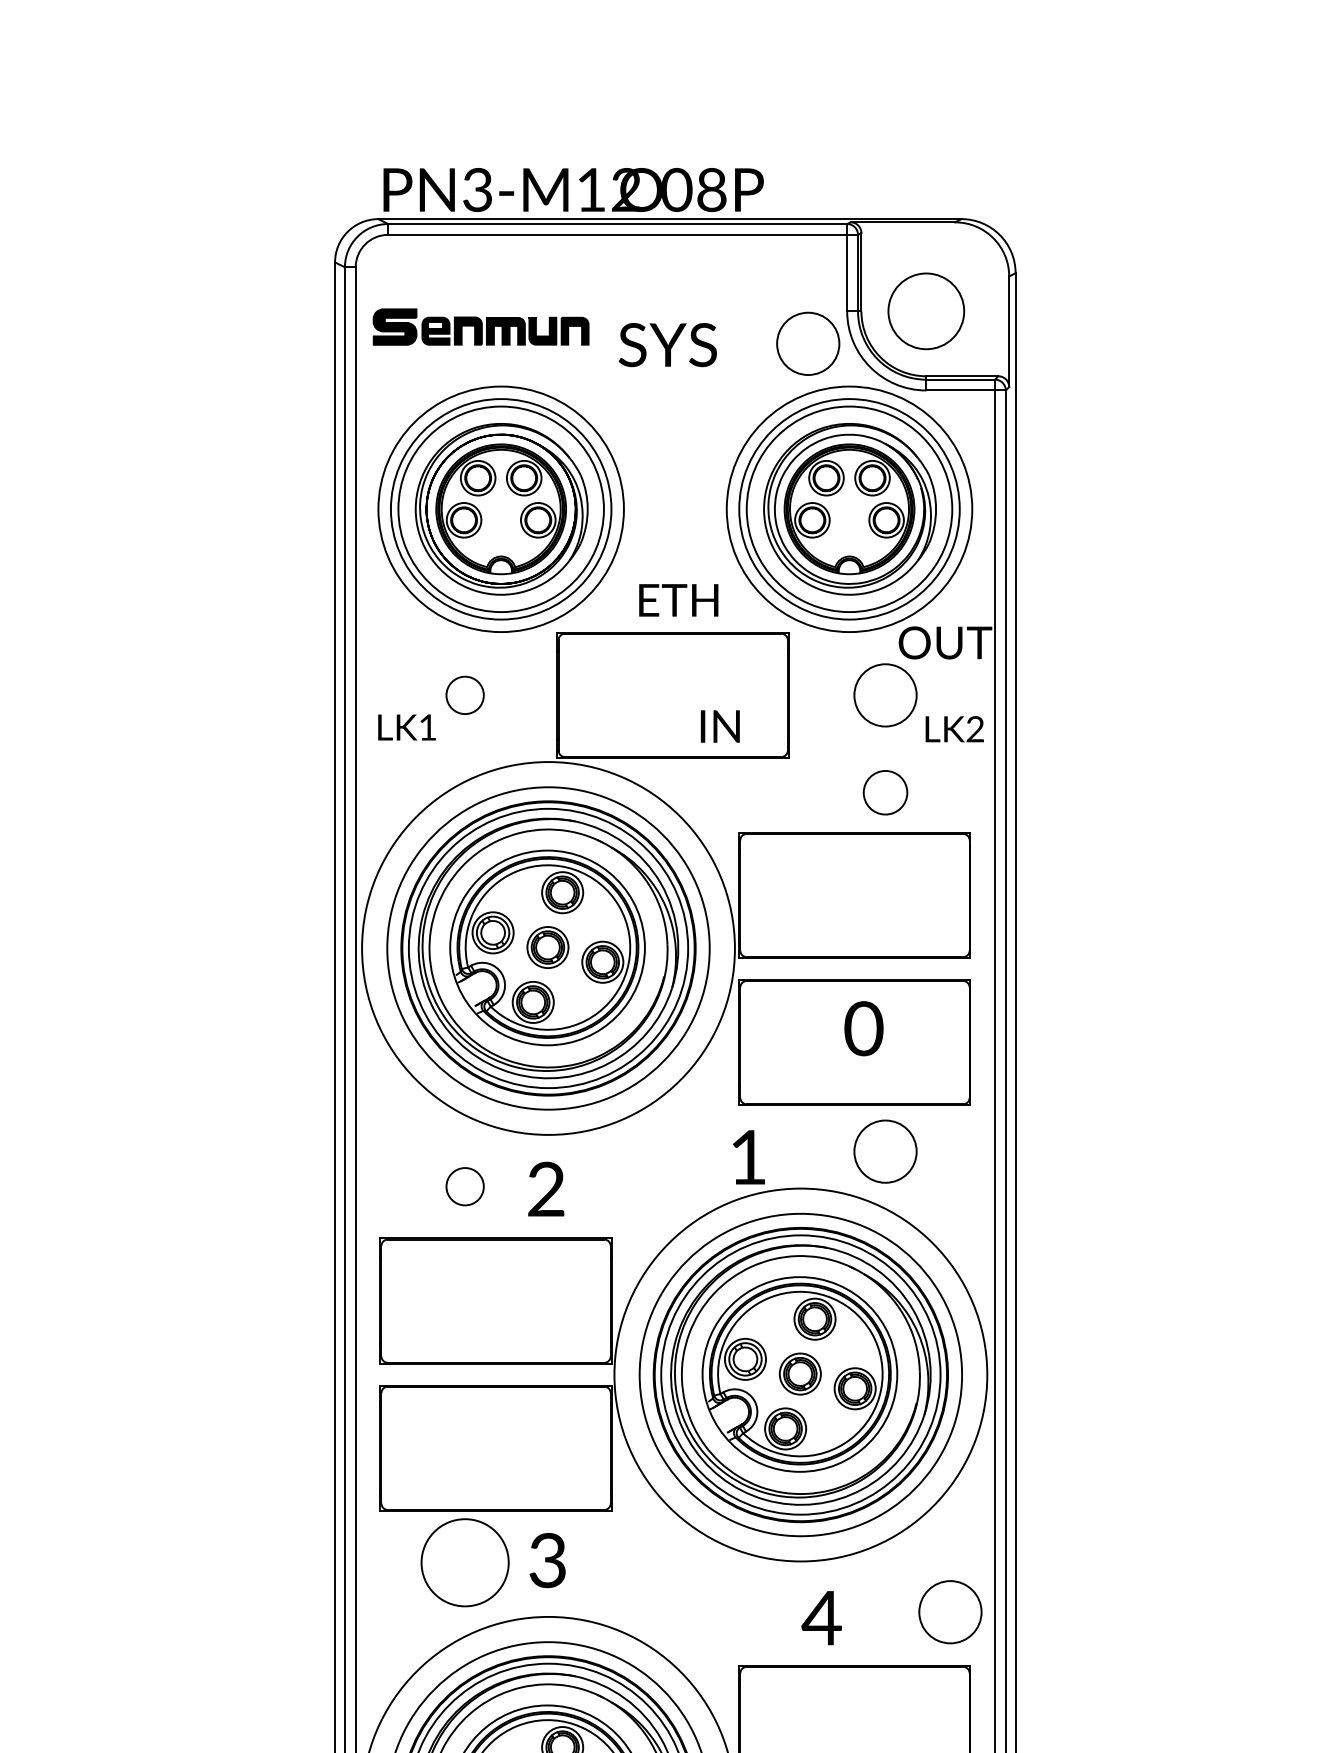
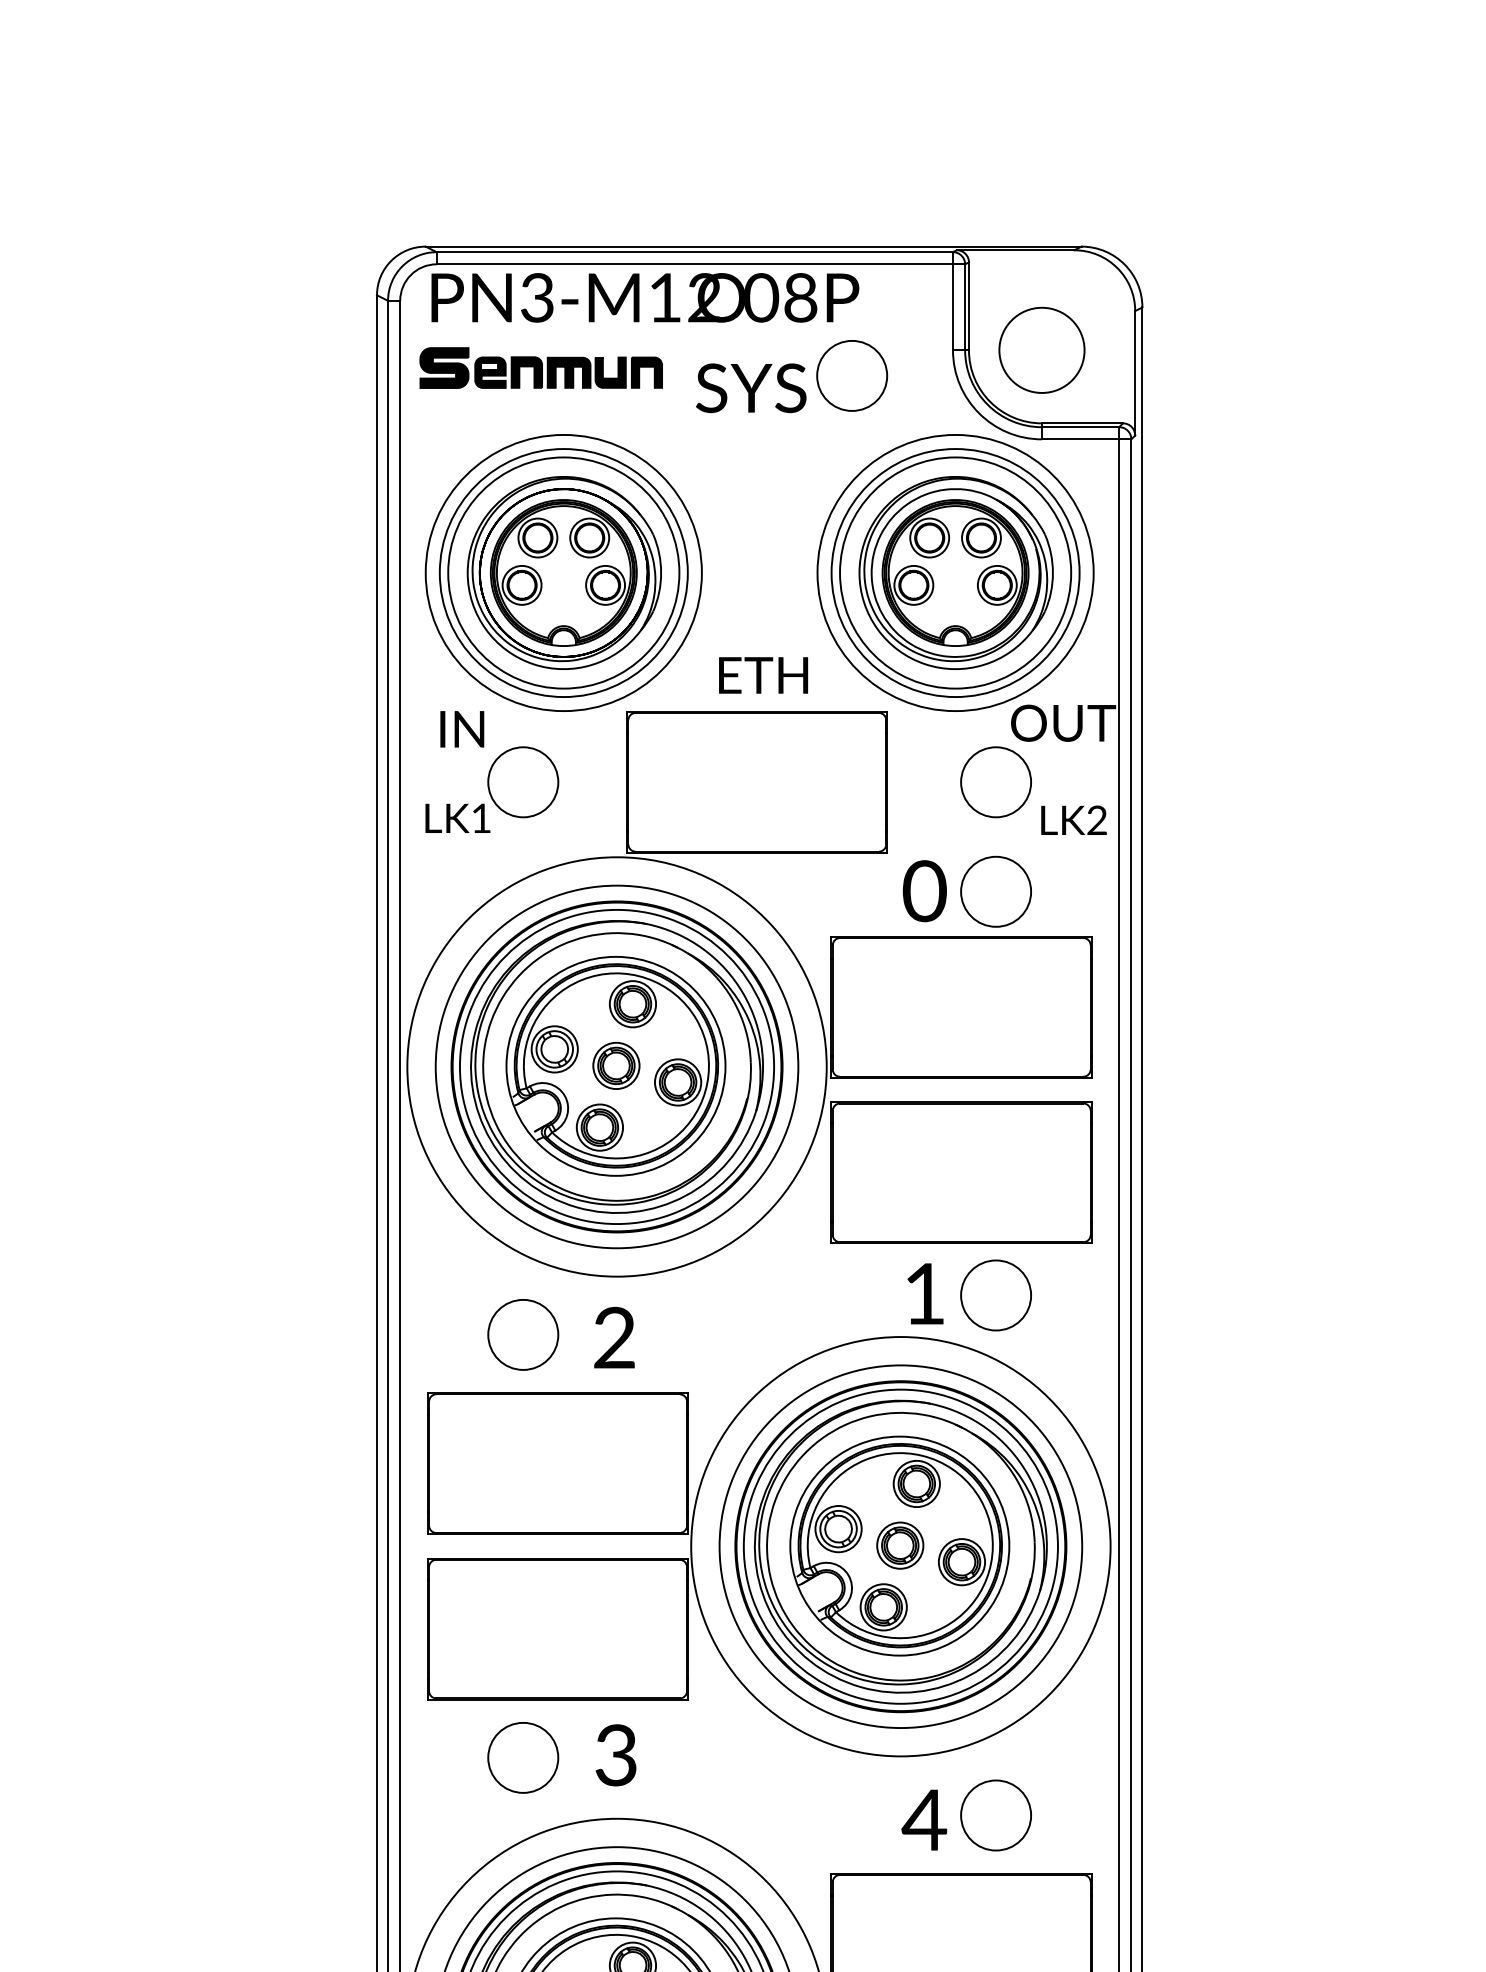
text: (573, 189) -> (645, 297), moved
circle: (808, 343) -> (852, 375), moved
circle: (465, 695) -> (523, 782), size x1.67
text: (720, 726) -> (462, 729), moved
circle: (885, 792) -> (996, 891), size x1.43
text: (863, 1028) -> (924, 891), moved
text: (748, 1157) -> (925, 1293), moved
circle: (465, 1186) -> (523, 1334), size x1.67
circle: (465, 1562) -> (523, 1757), size x0.71
circle: (949, 1612) -> (995, 1815), moved

